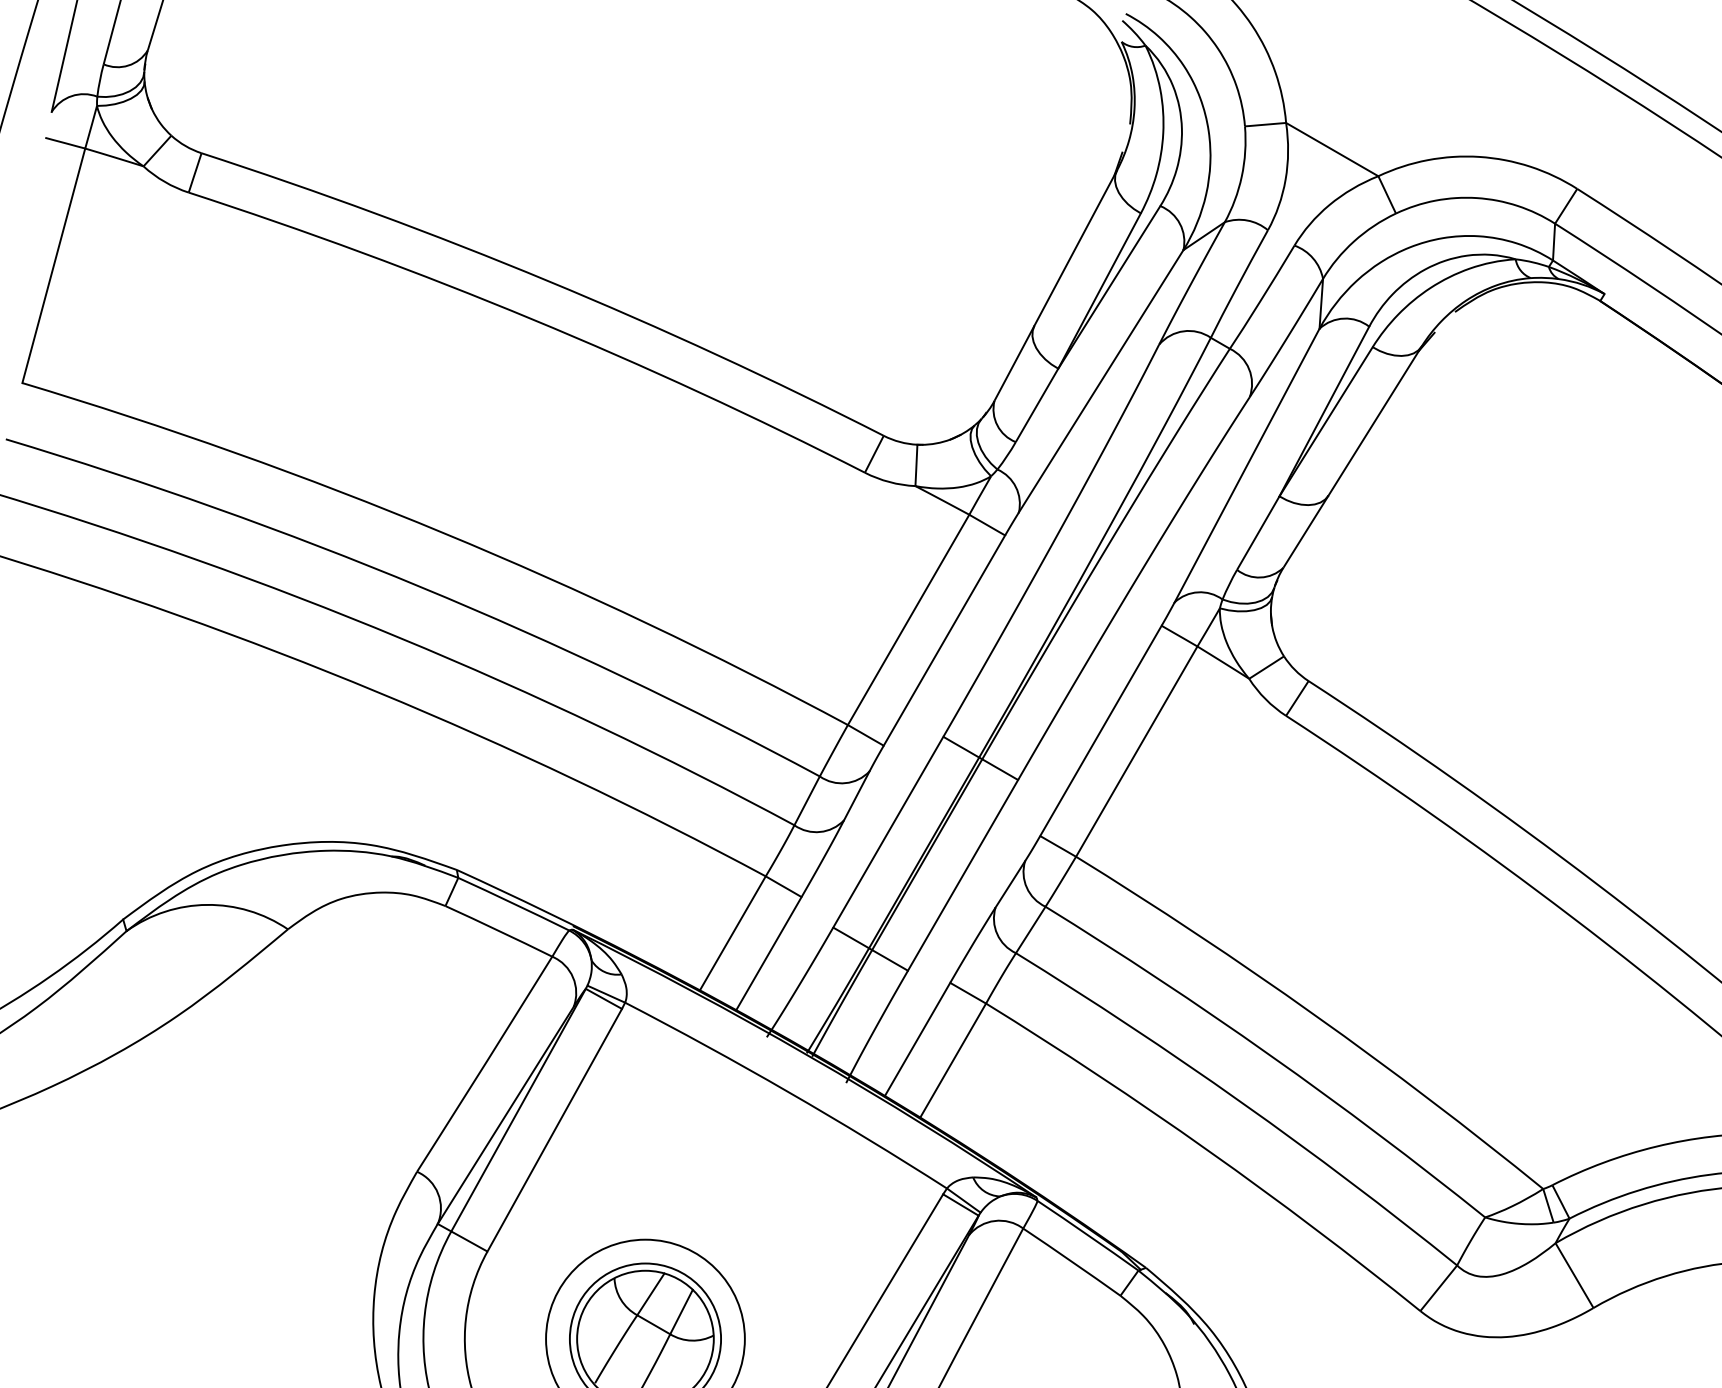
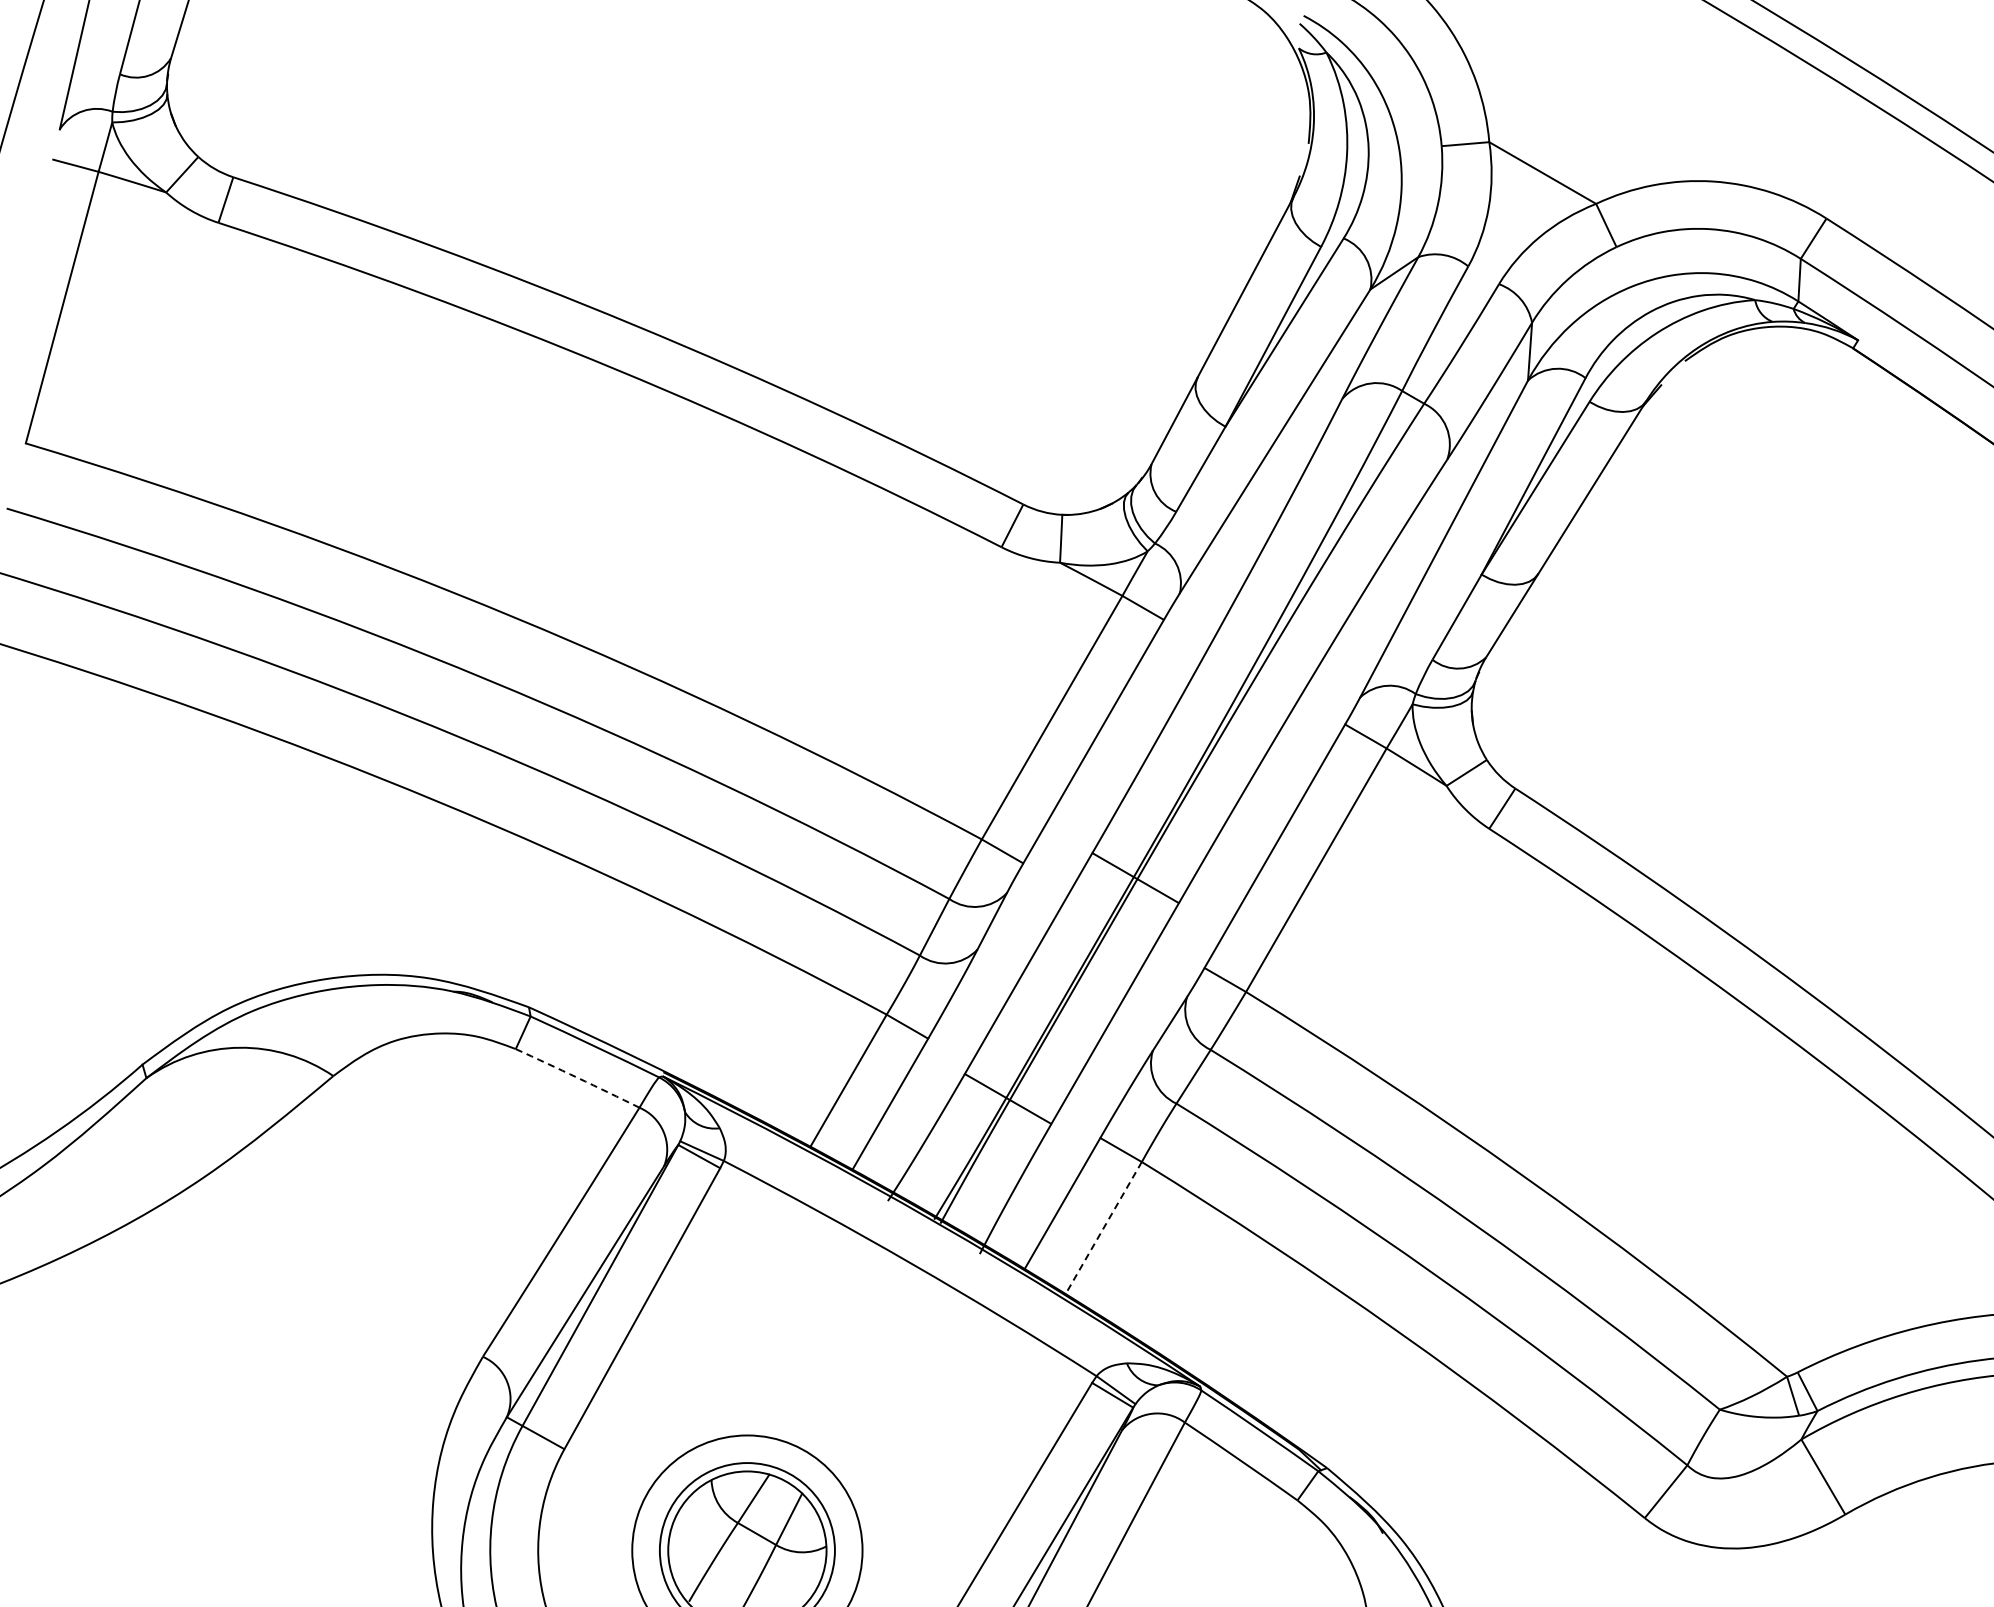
arc: (498, 930) -> (577, 1077), solid -> dashed
line: (952, 1060) -> (1103, 1228), solid -> dashed

